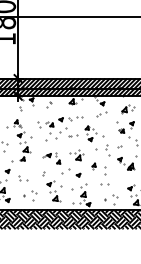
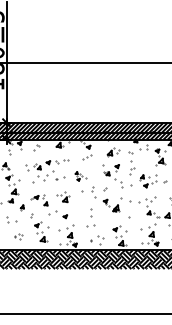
part: (94, 133) -> (80, 176), size x0.6
part: (93, 165) -> (21, 207), moved
part: (30, 195) -> (18, 236), size x0.6

